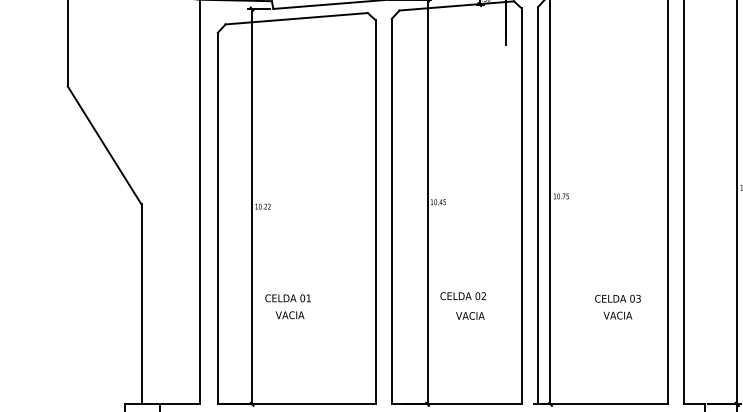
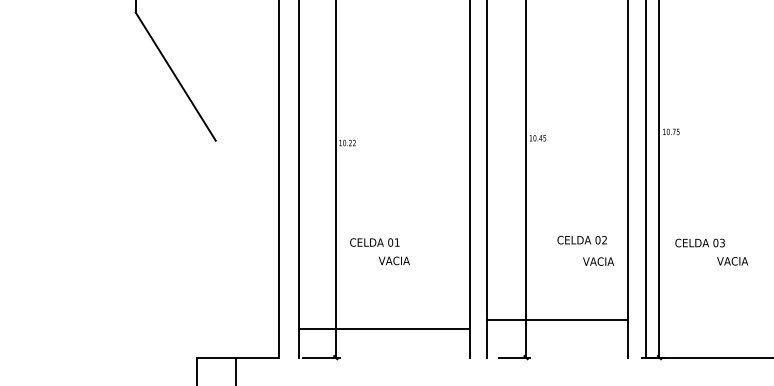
text: (462, 296) -> (581, 240), moved
text: (617, 298) -> (699, 242), moved
line: (141, 304) -> (215, 249), removed
text: (289, 315) -> (393, 261), moved
text: (470, 315) -> (598, 261), moved
line: (296, 404) -> (383, 329), moved
line: (456, 404) -> (557, 319), moved

